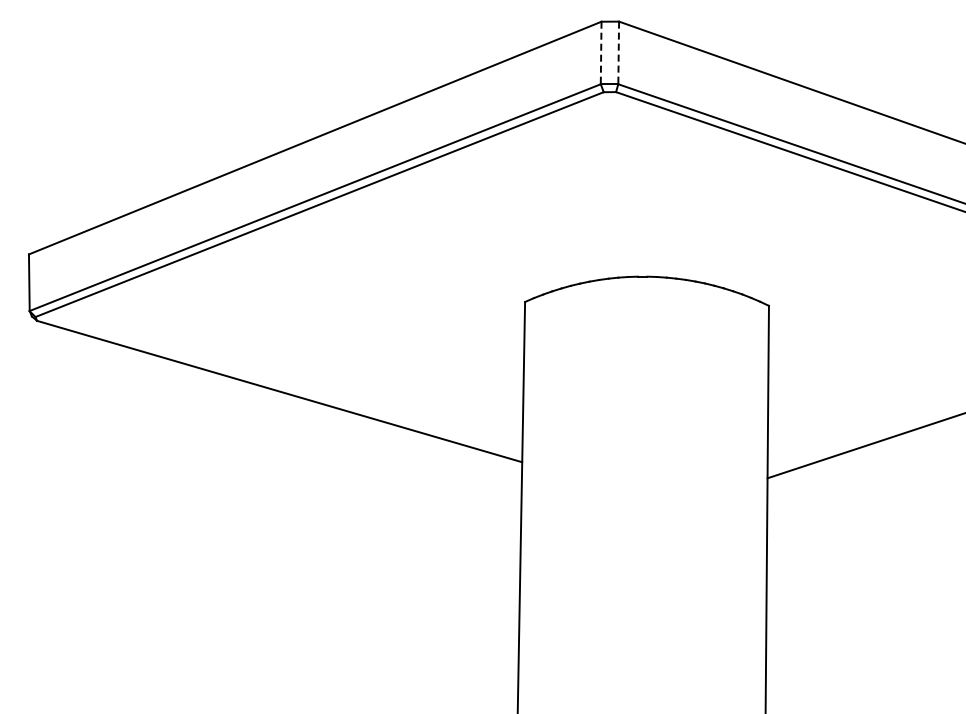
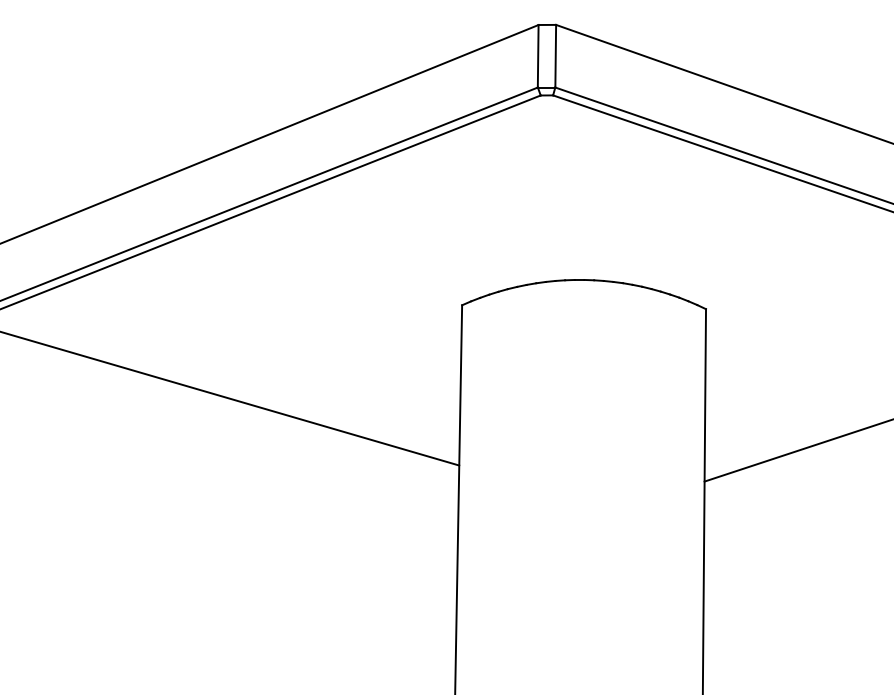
line: (601, 53) -> (538, 56), dashed -> solid
line: (618, 53) -> (555, 56), dashed -> solid

